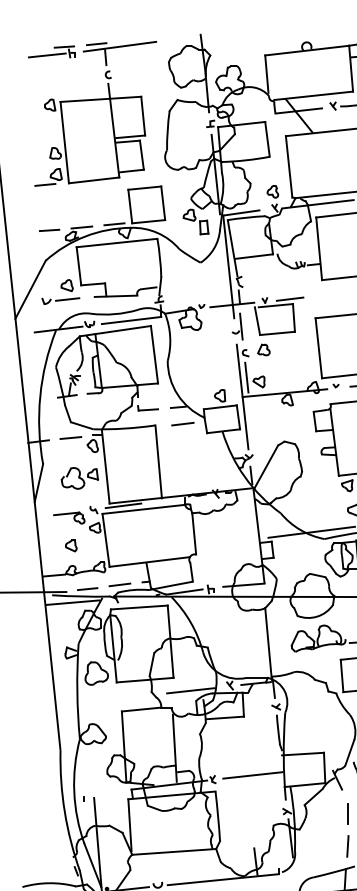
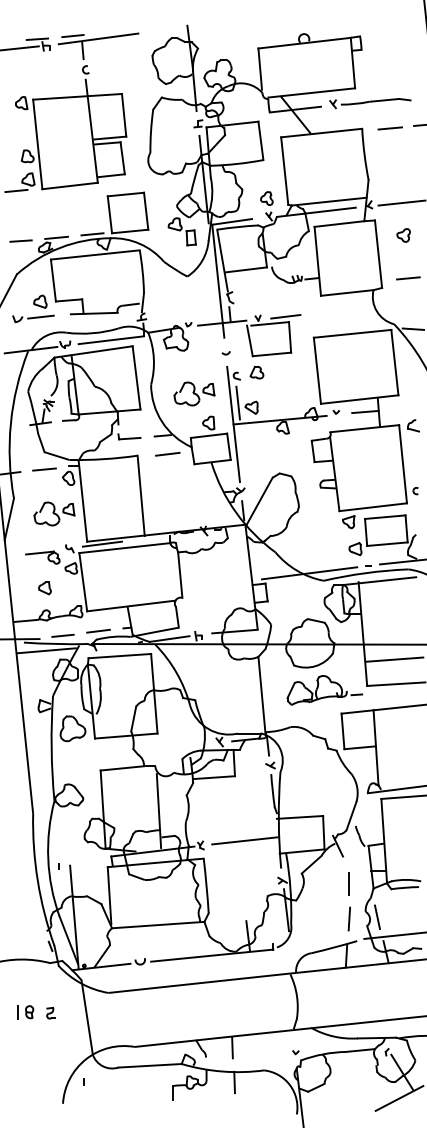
line: (240, 326) -> (231, 346), removed
part: (207, 368) -> (194, 393), added
line: (190, 690) -> (176, 747), removed

